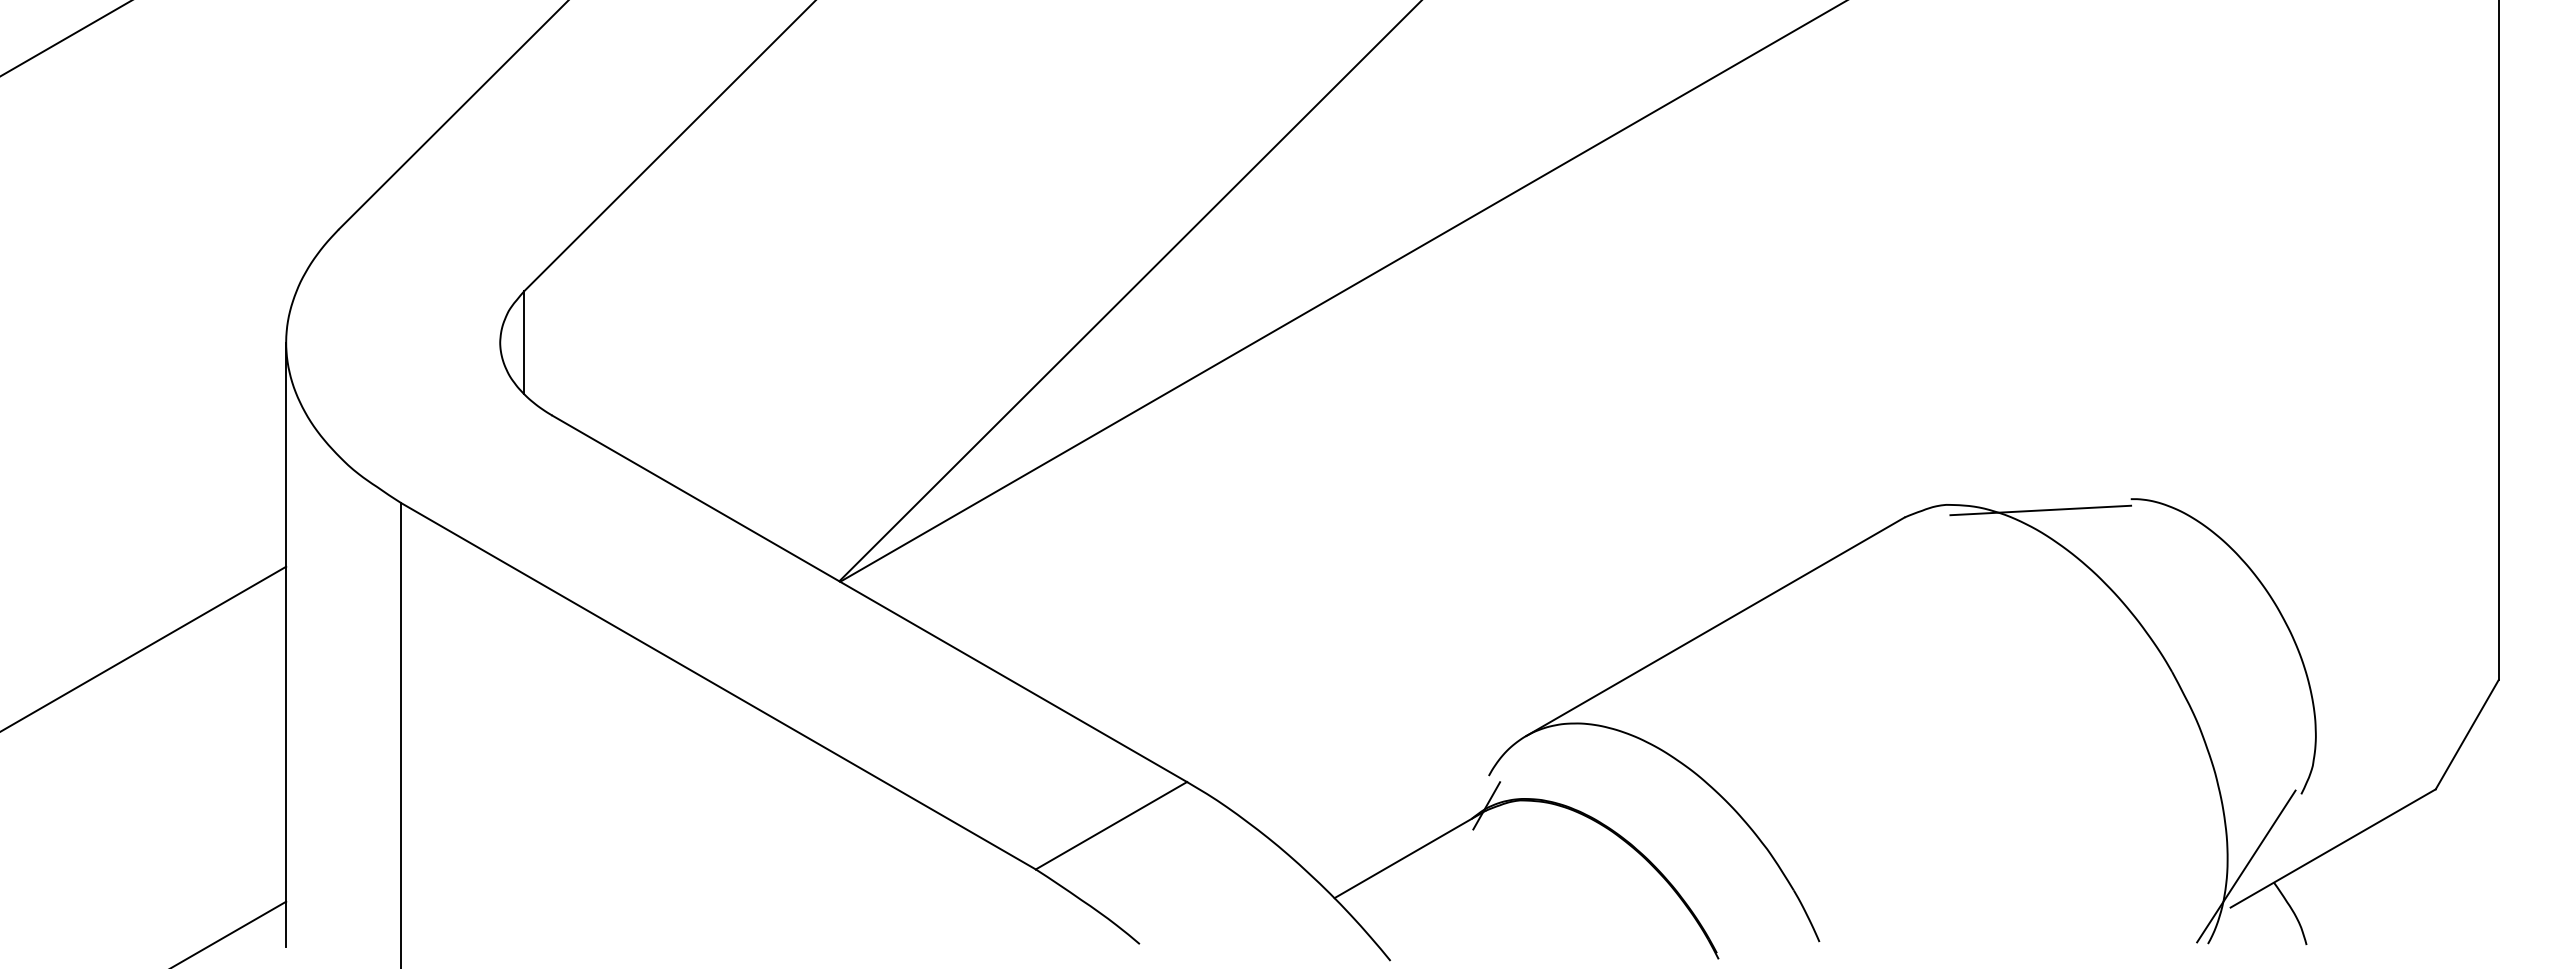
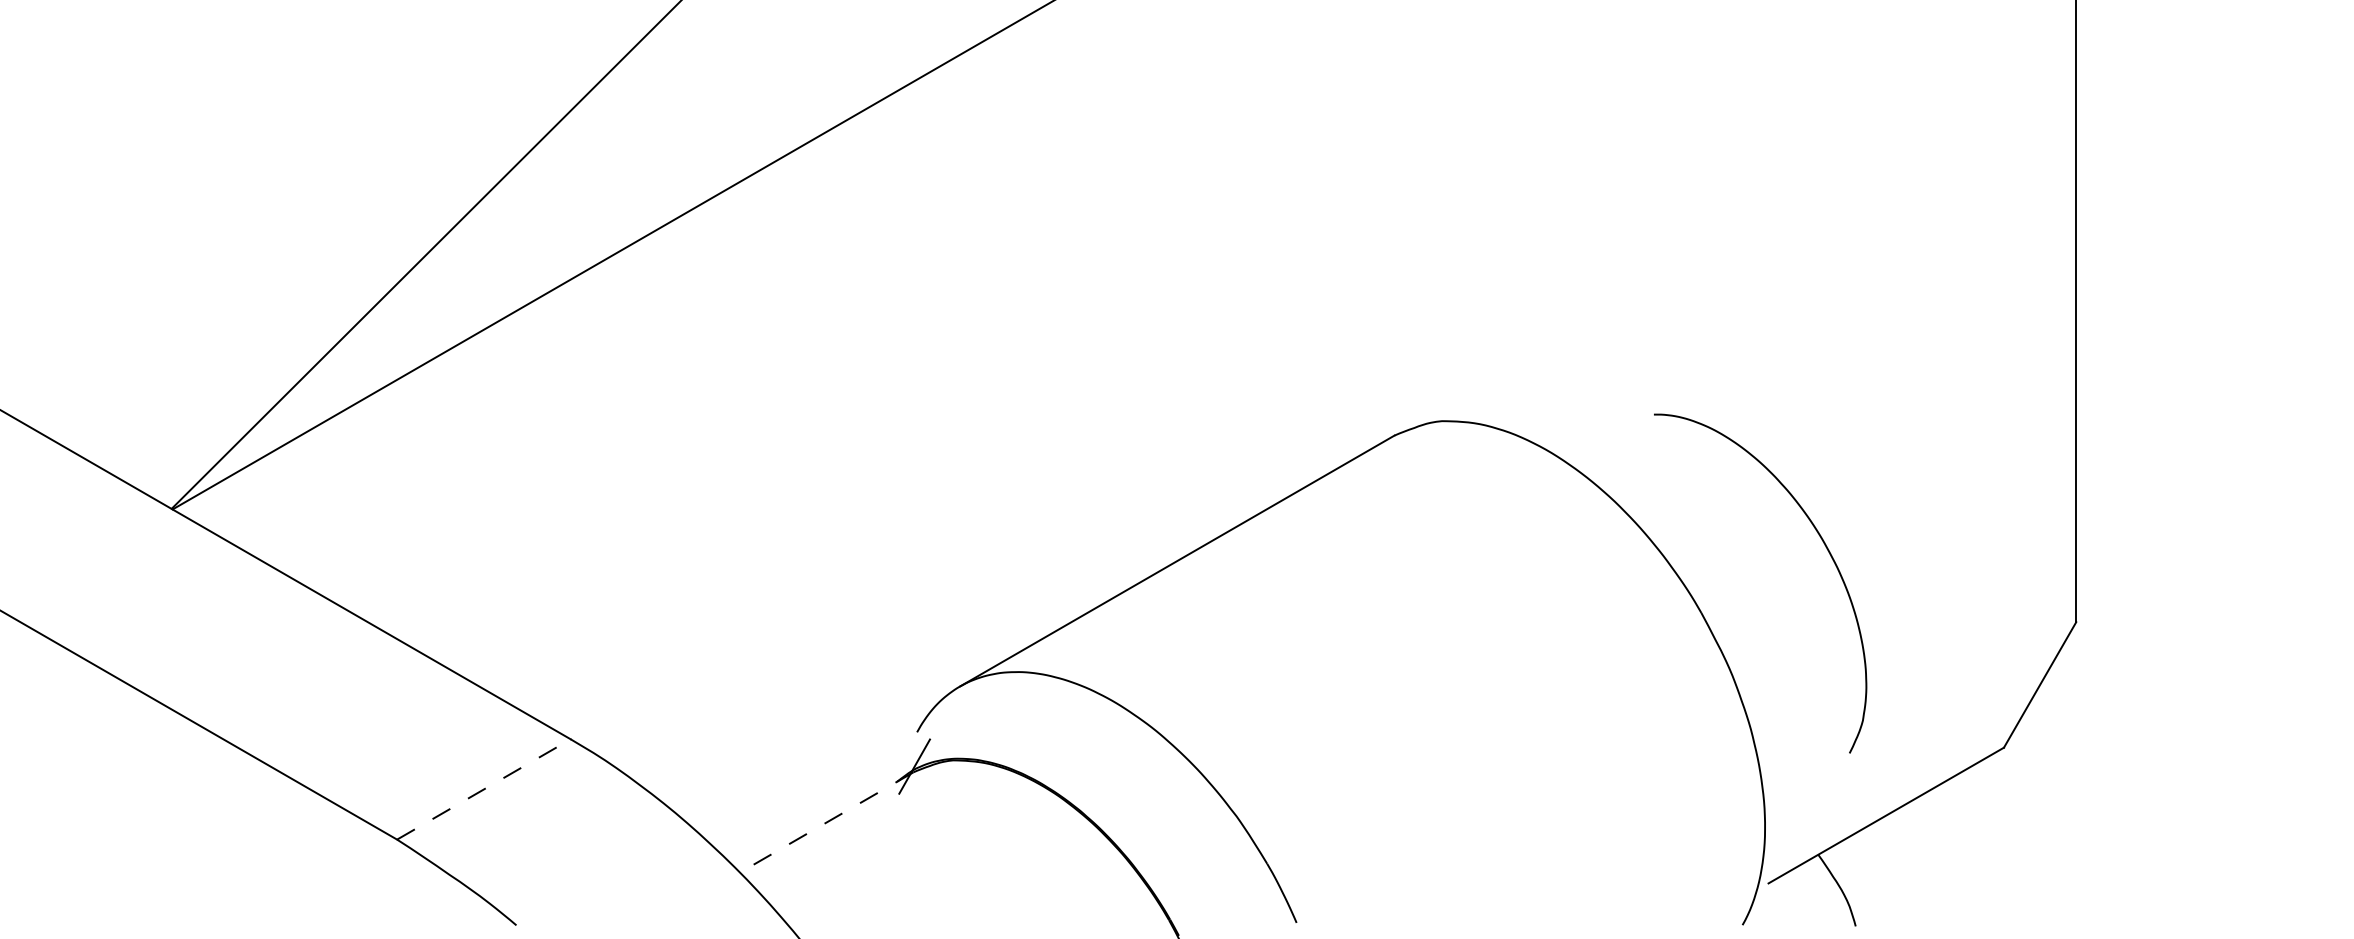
line: (2040, 510) -> (1550, 427), removed
line: (1111, 825) -> (483, 789), solid -> dashed
line: (1409, 854) -> (826, 822), solid -> dashed
line: (2246, 866) -> (1786, 836), removed

